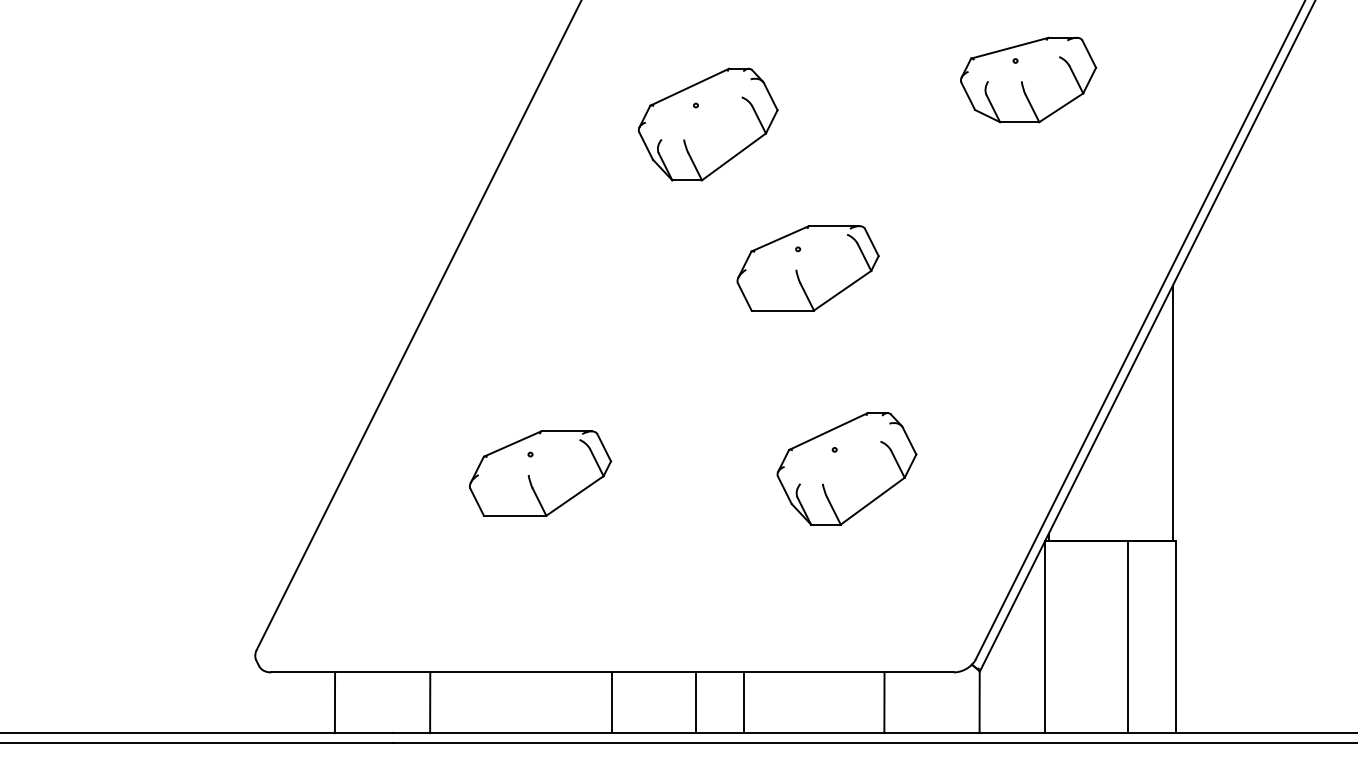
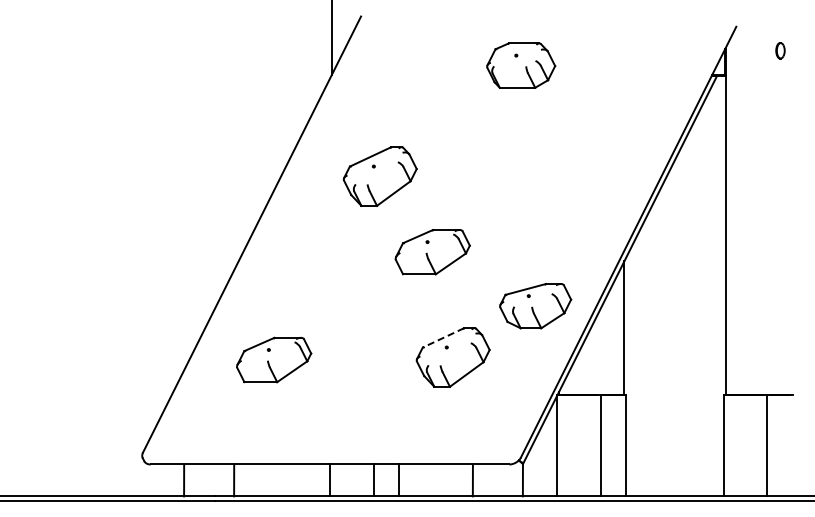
part: (1028, 80) -> (535, 306), moved
line: (828, 430) -> (443, 337), solid -> dashed
part: (541, 472) -> (274, 359), moved

